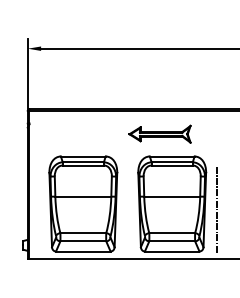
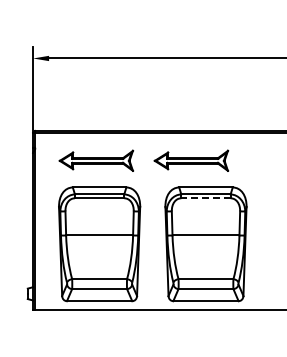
part: (80, 133) -> (96, 160), added
line: (171, 165) -> (205, 198), solid -> dashed
line: (216, 209) -> (259, 251), removed

